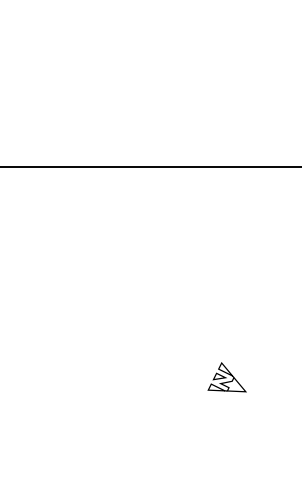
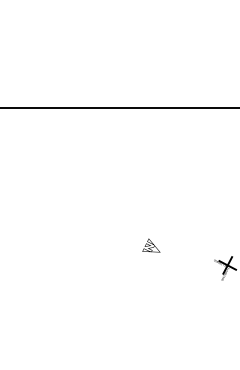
part: (227, 377) -> (151, 245), size x0.71

